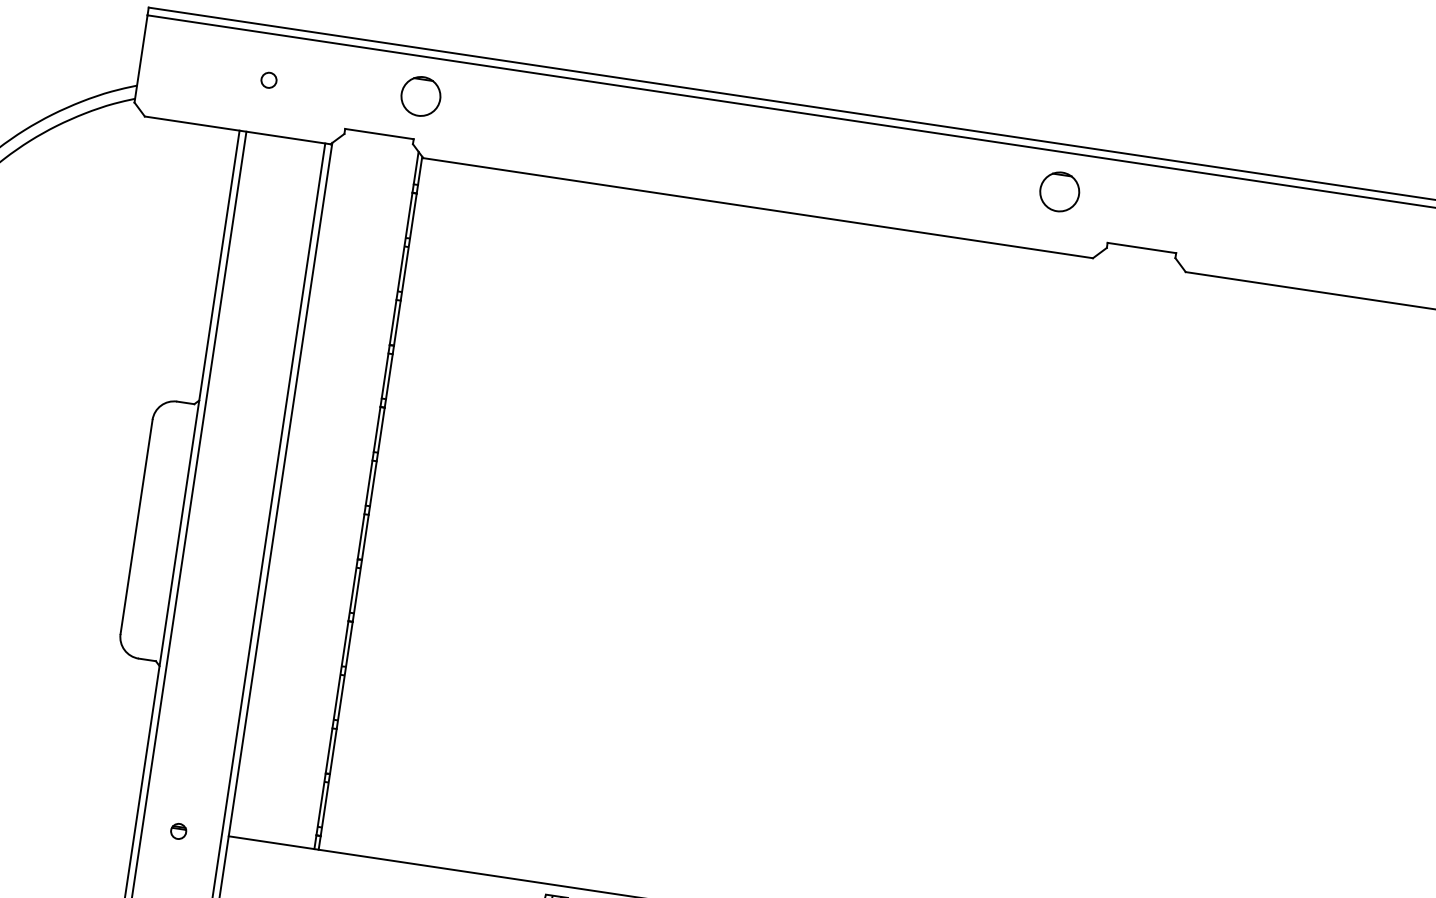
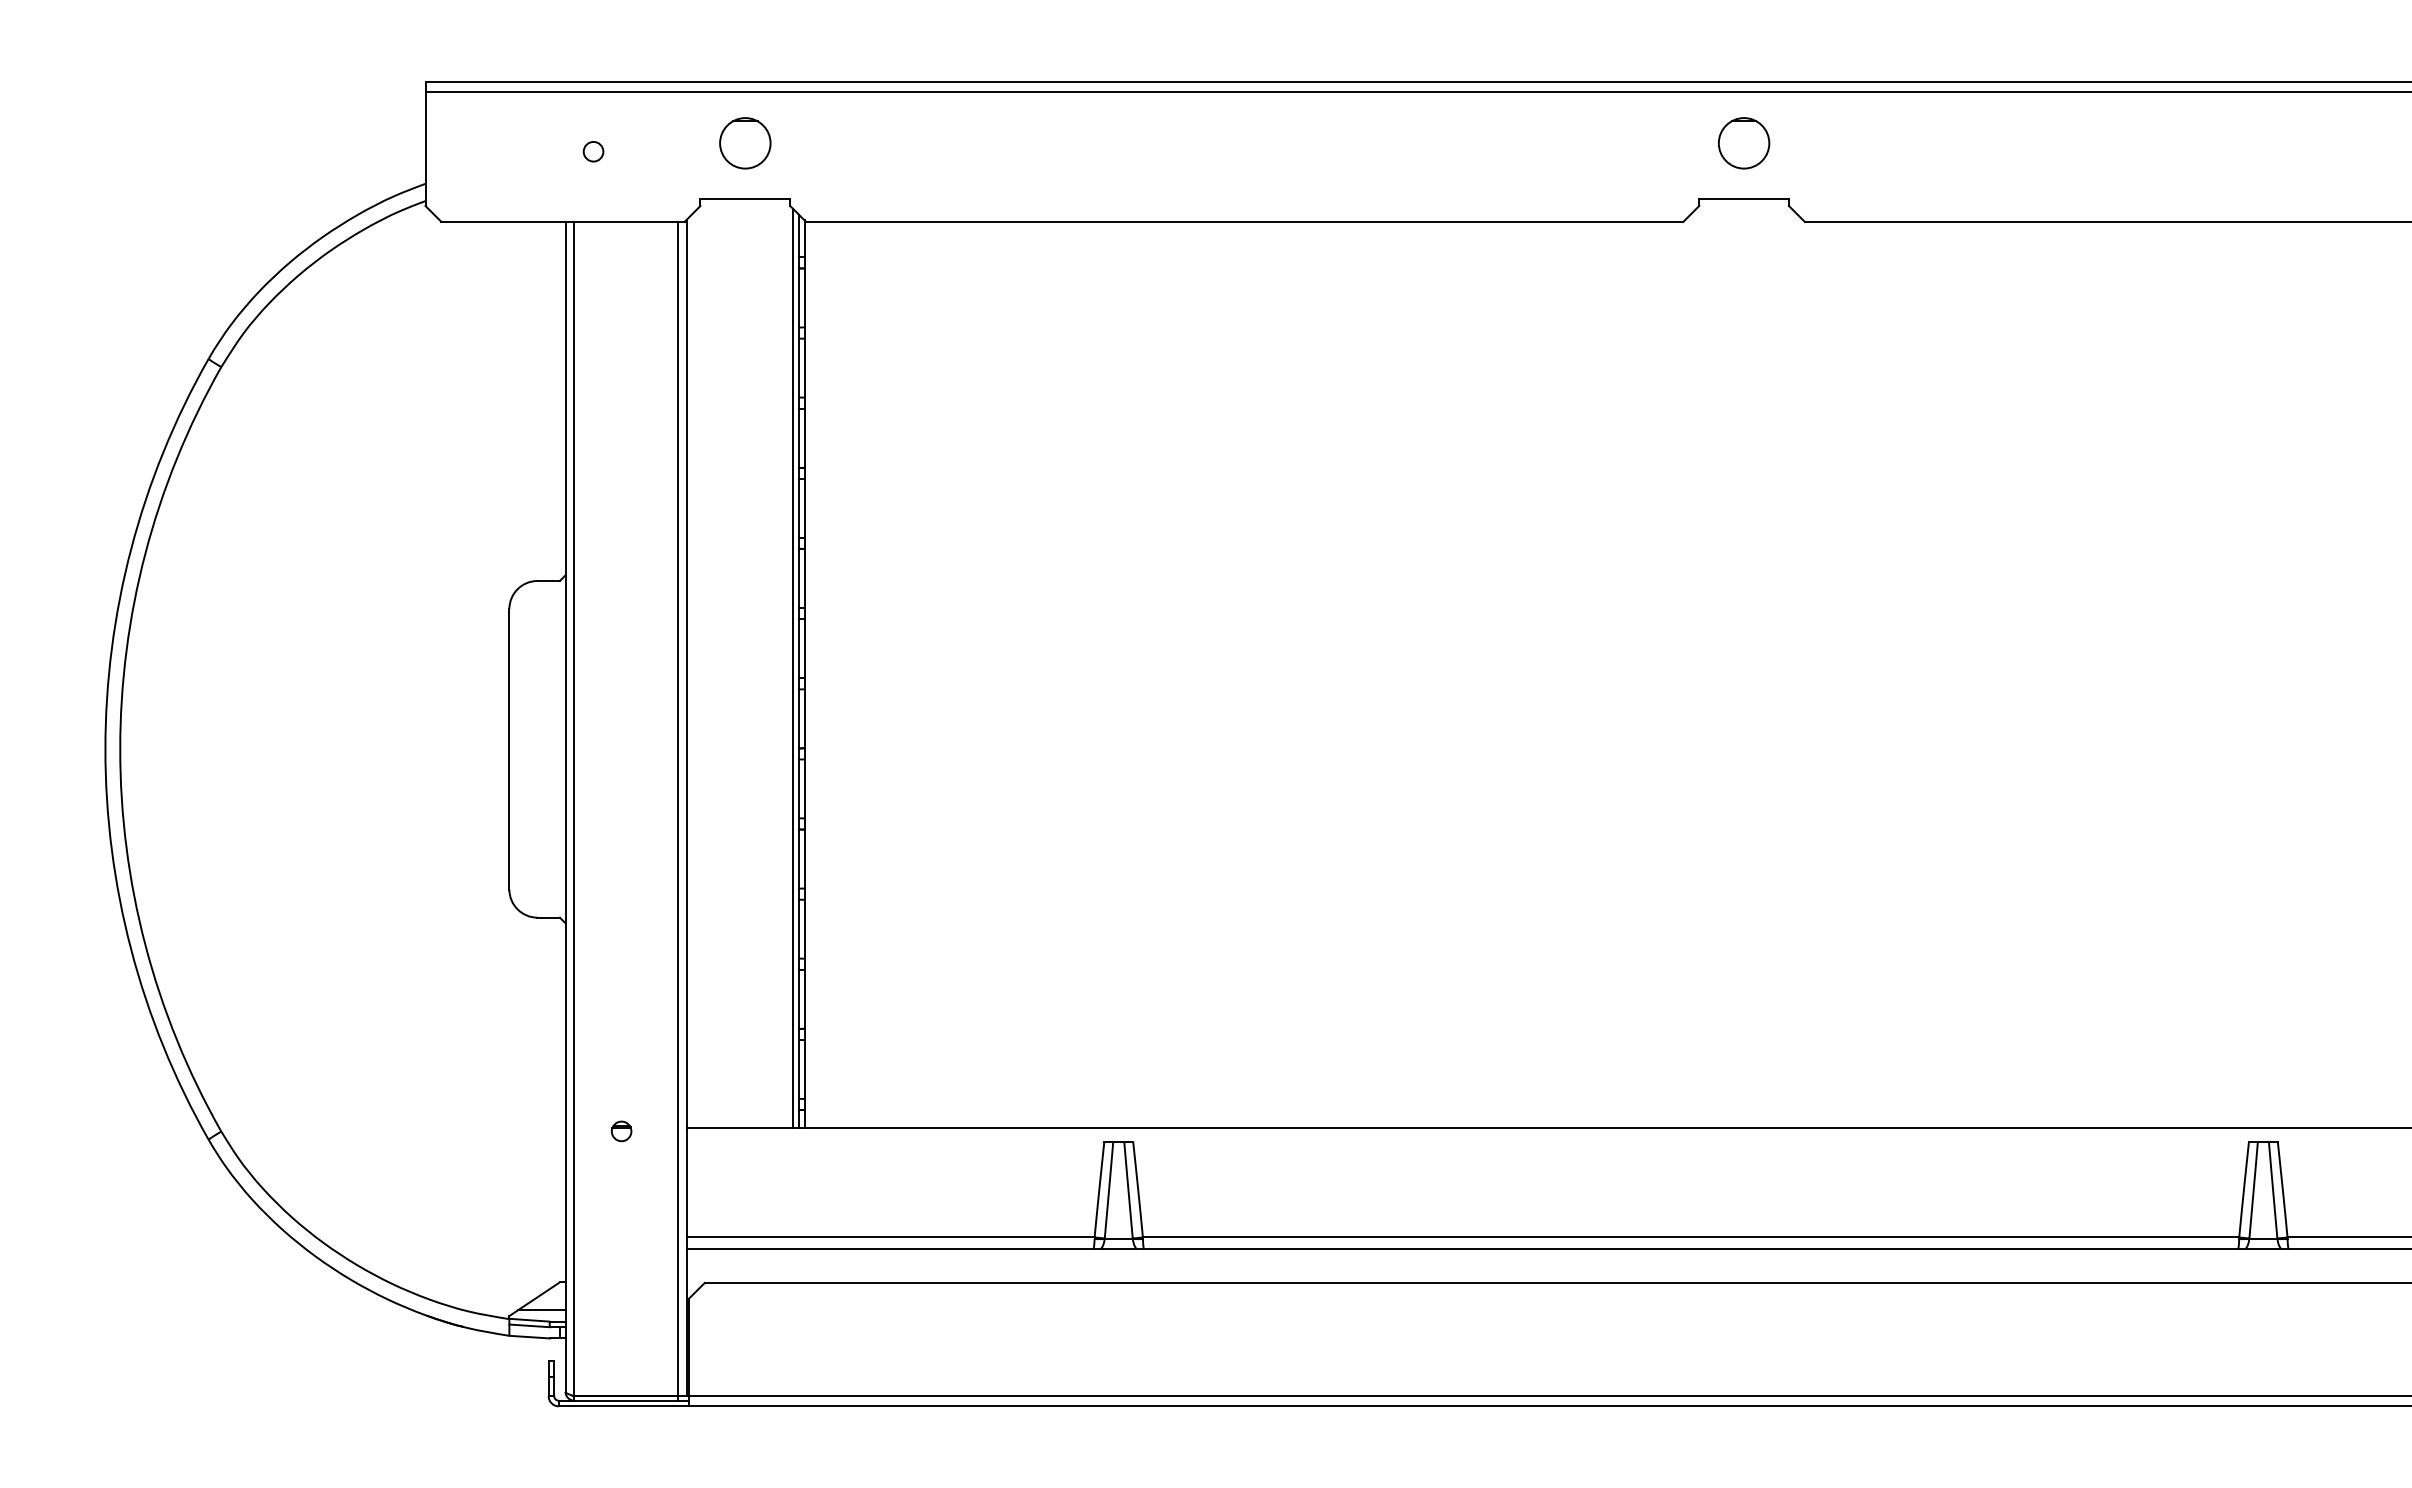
part: (421, 96) -> (745, 143), moved
part: (1059, 192) -> (1743, 143), moved
line: (362, 497) -> (793, 668), added

